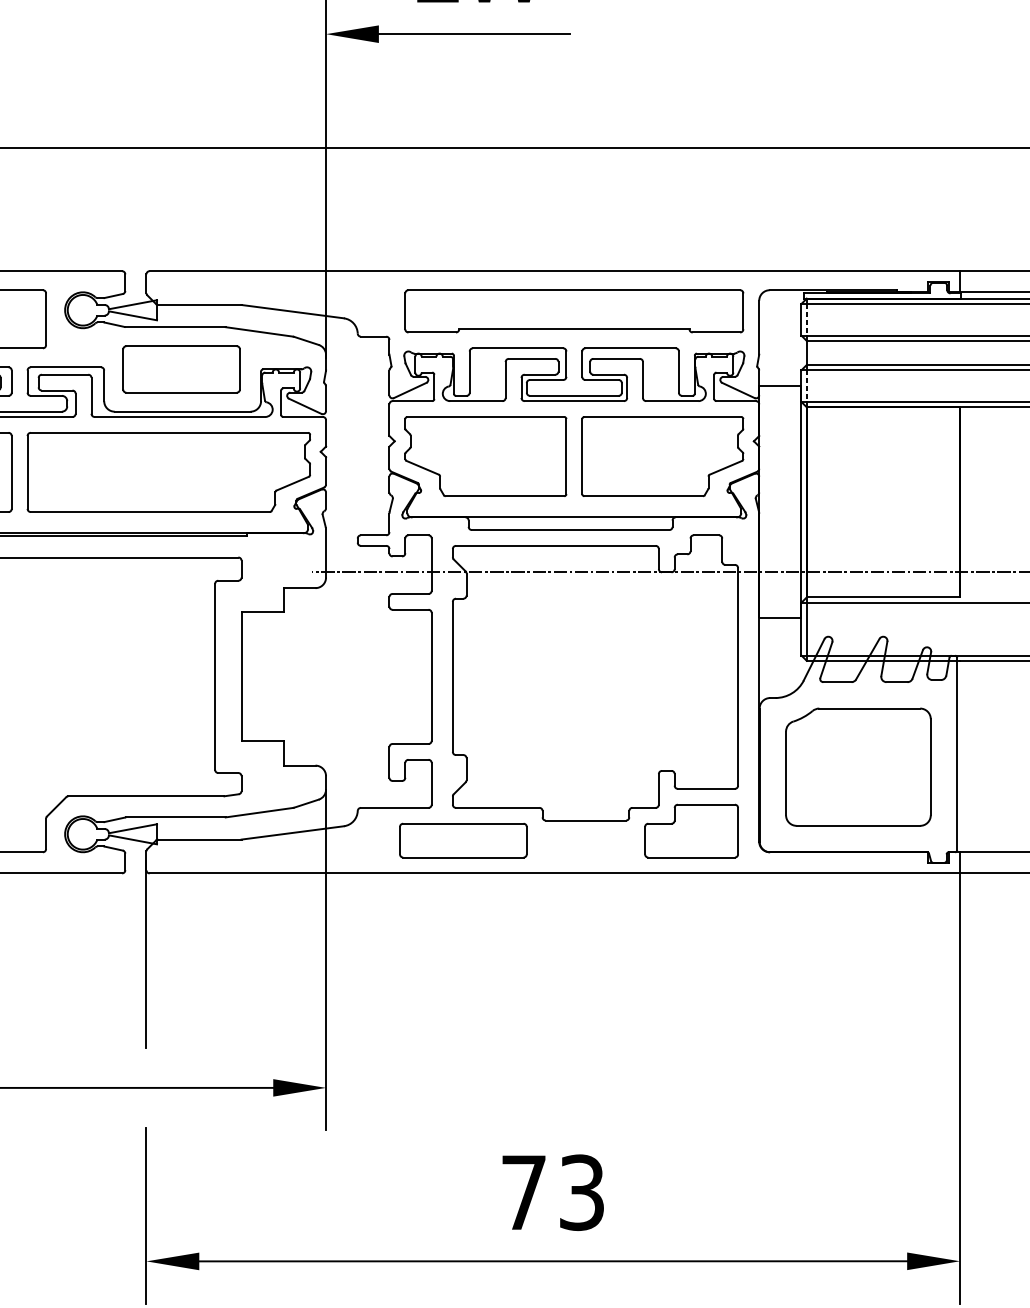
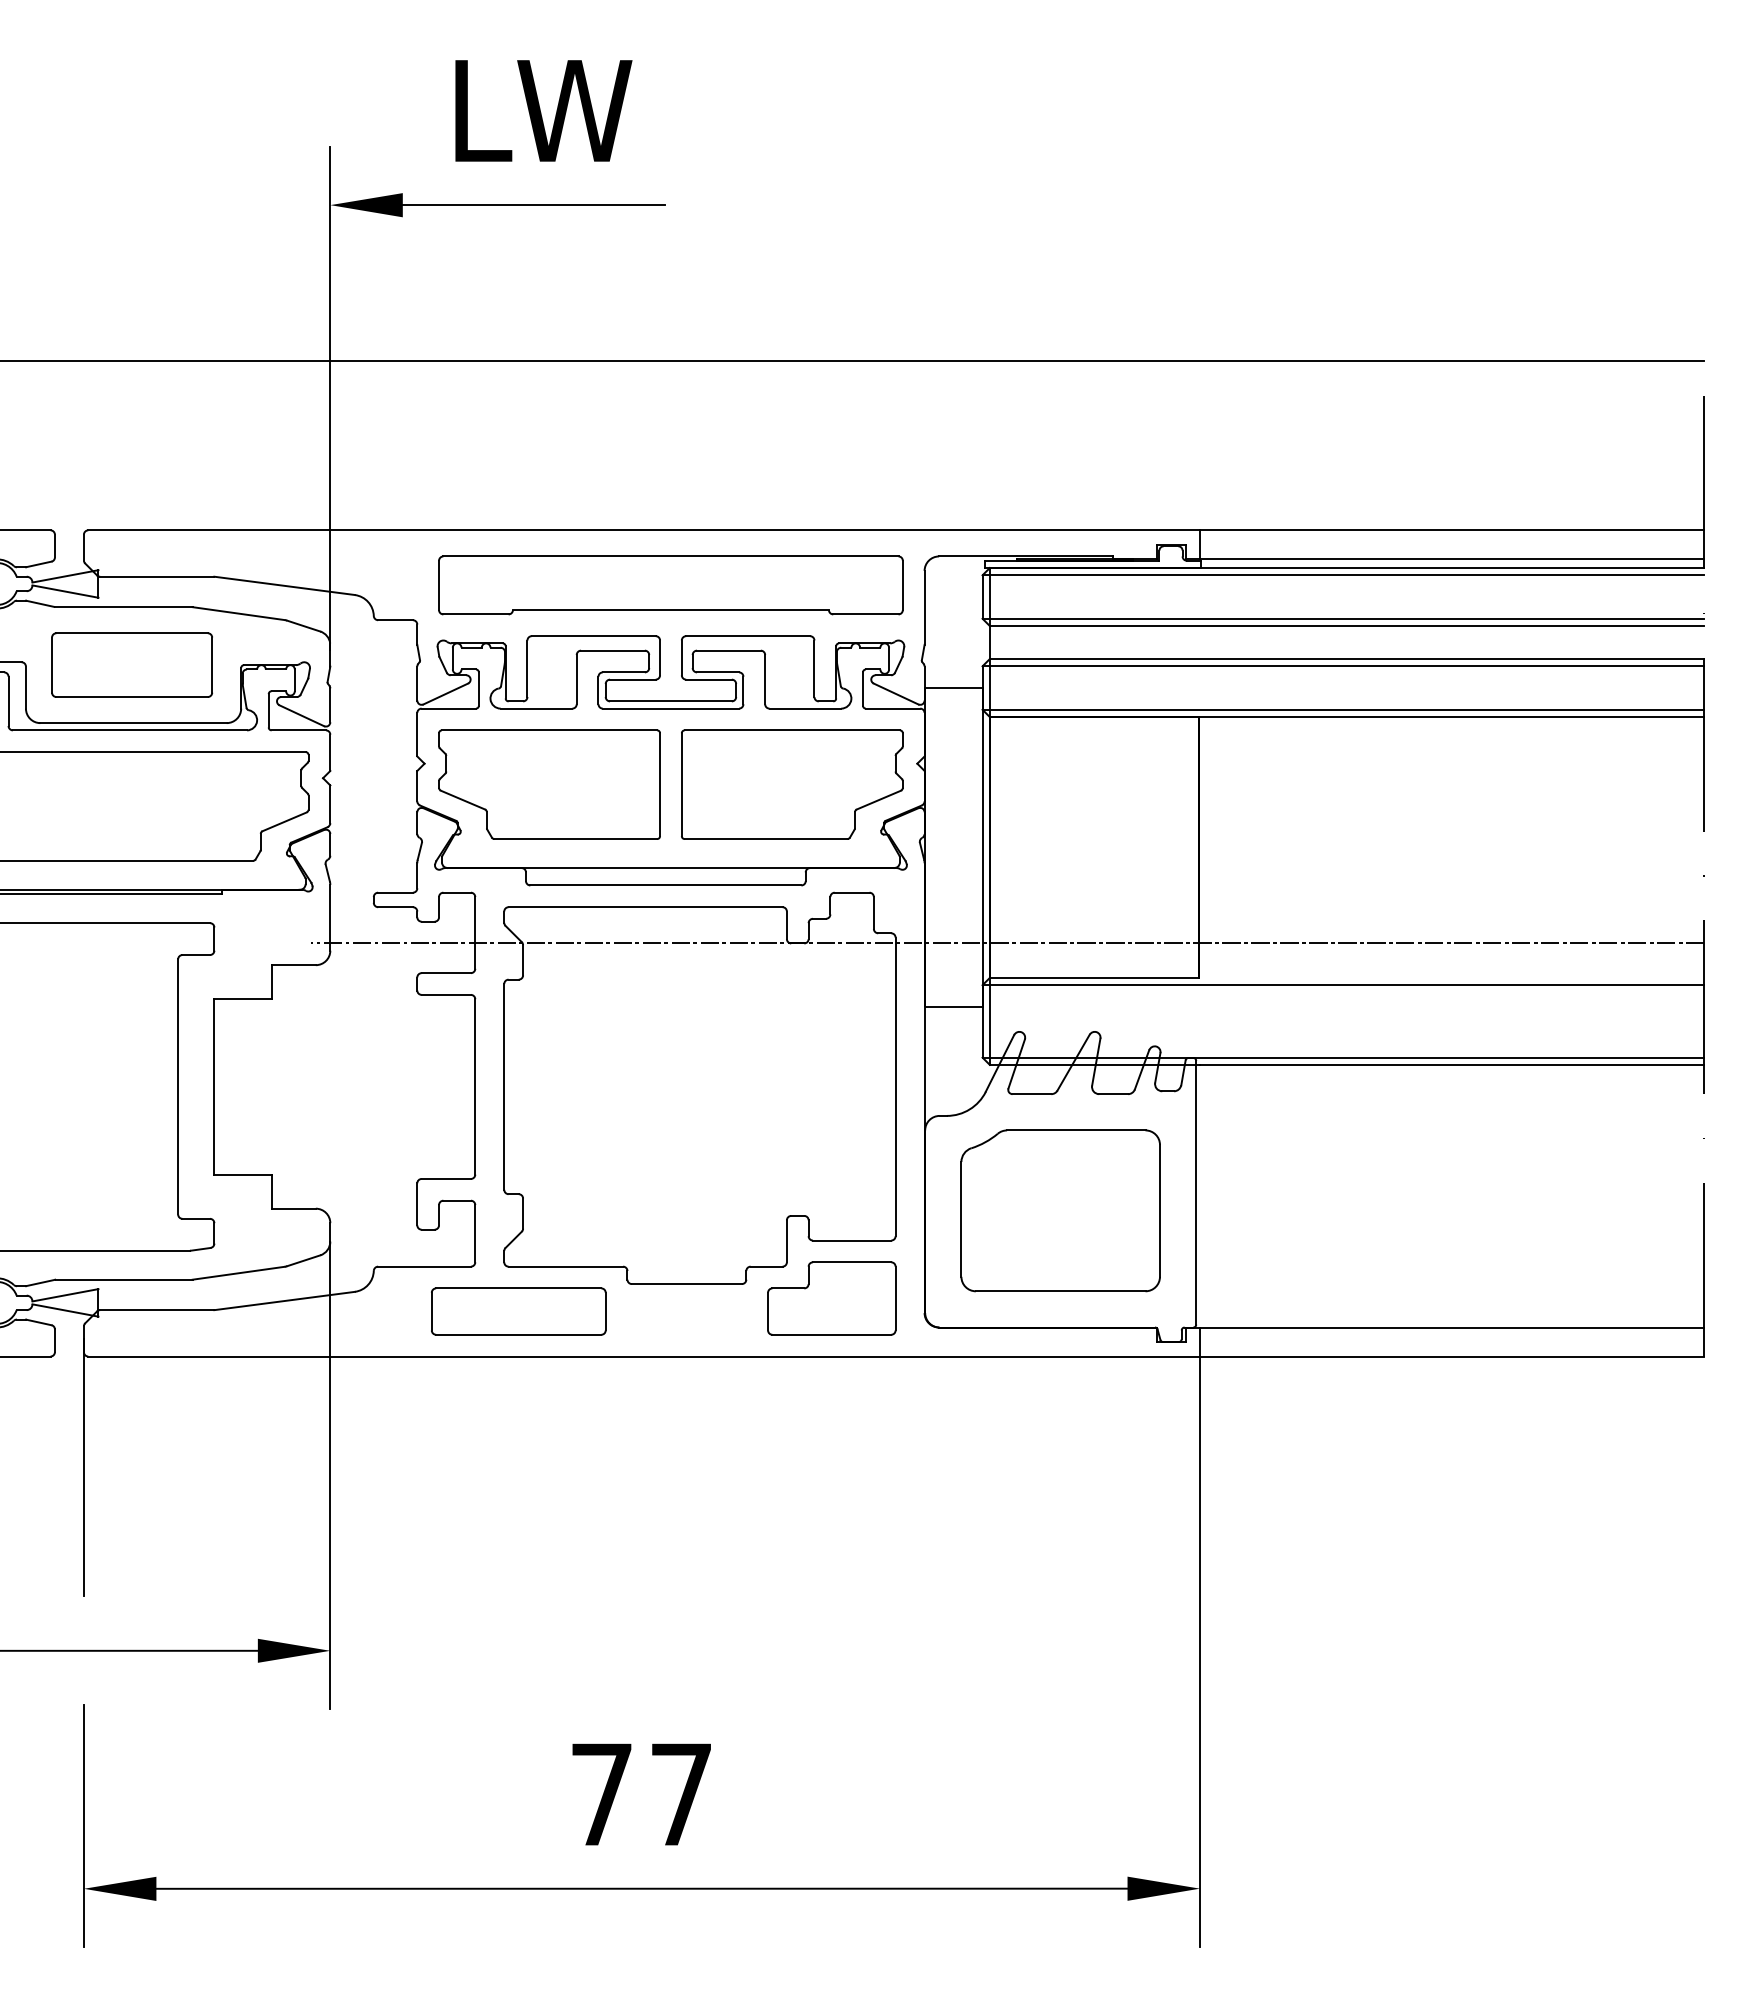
line: (806, 320) -> (989, 597), dashed -> solid
line: (806, 386) -> (989, 688), dashed -> solid
text: (582, 1192) -> (681, 1794), 73 -> 77

